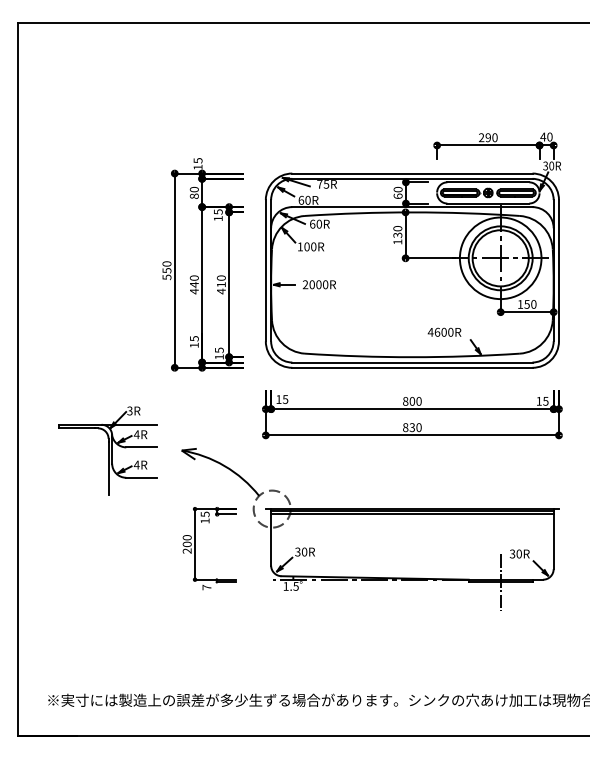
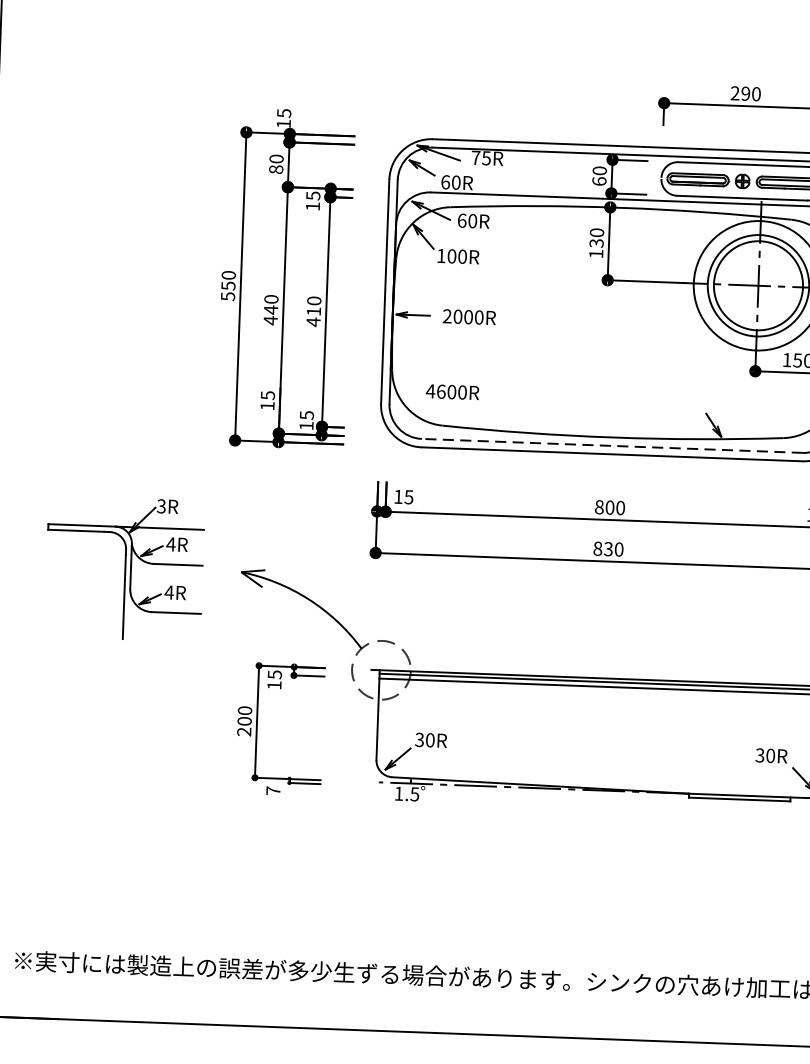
text: (444, 331) -> (452, 390), moved
line: (411, 362) -> (610, 445), solid -> dashed
line: (500, 582) -> (739, 799), removed

